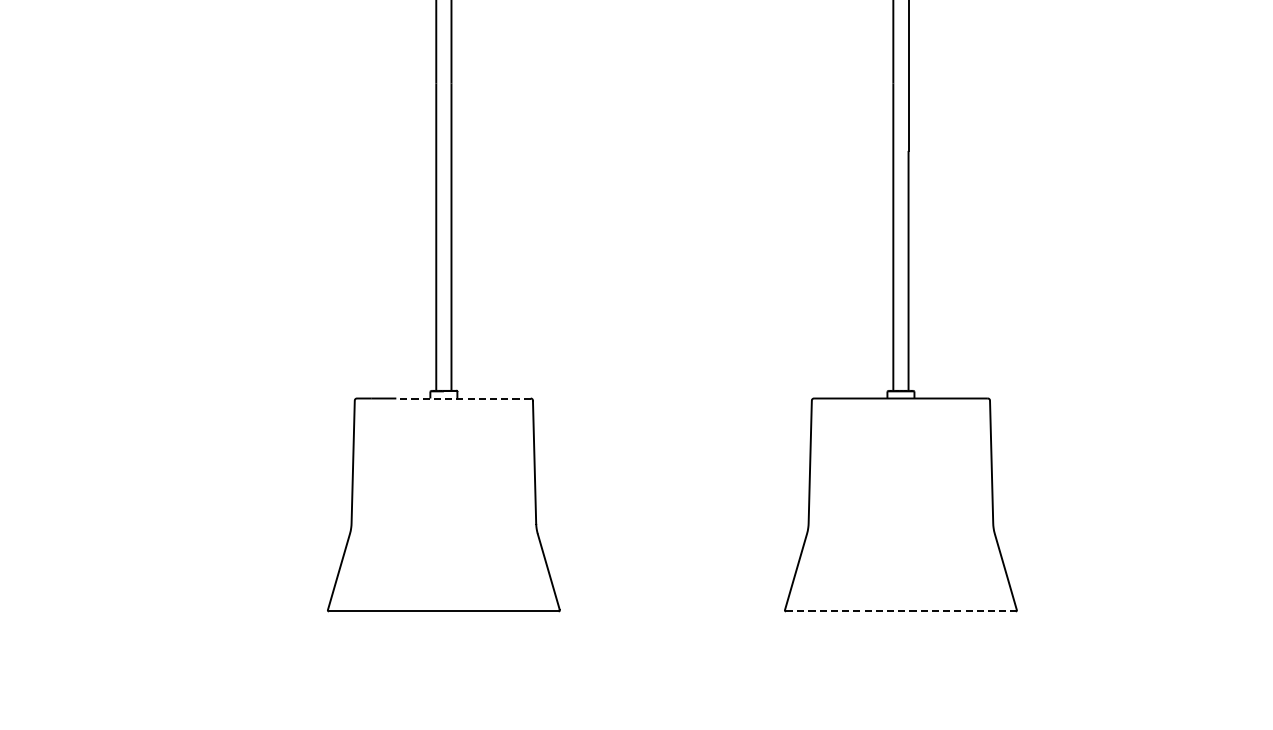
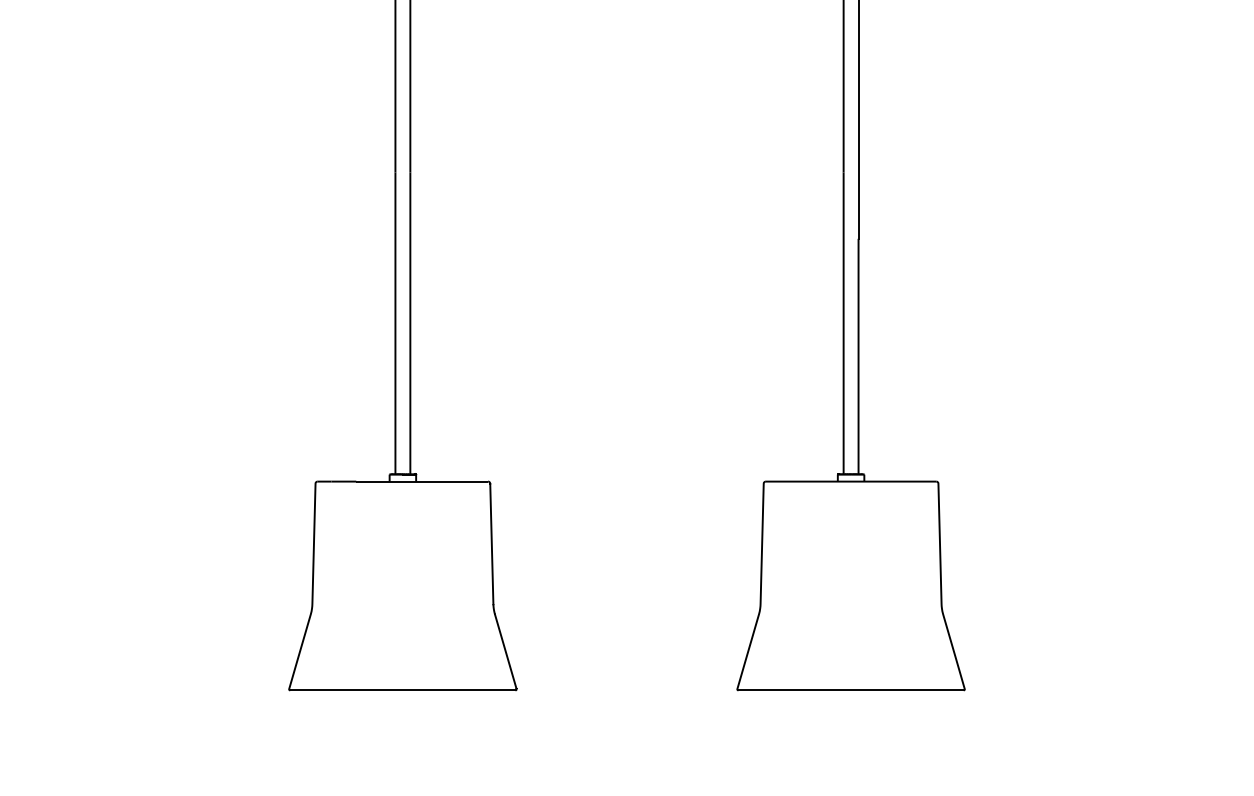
line: (463, 398) -> (422, 481), dashed -> solid
line: (901, 611) -> (851, 690), dashed -> solid

